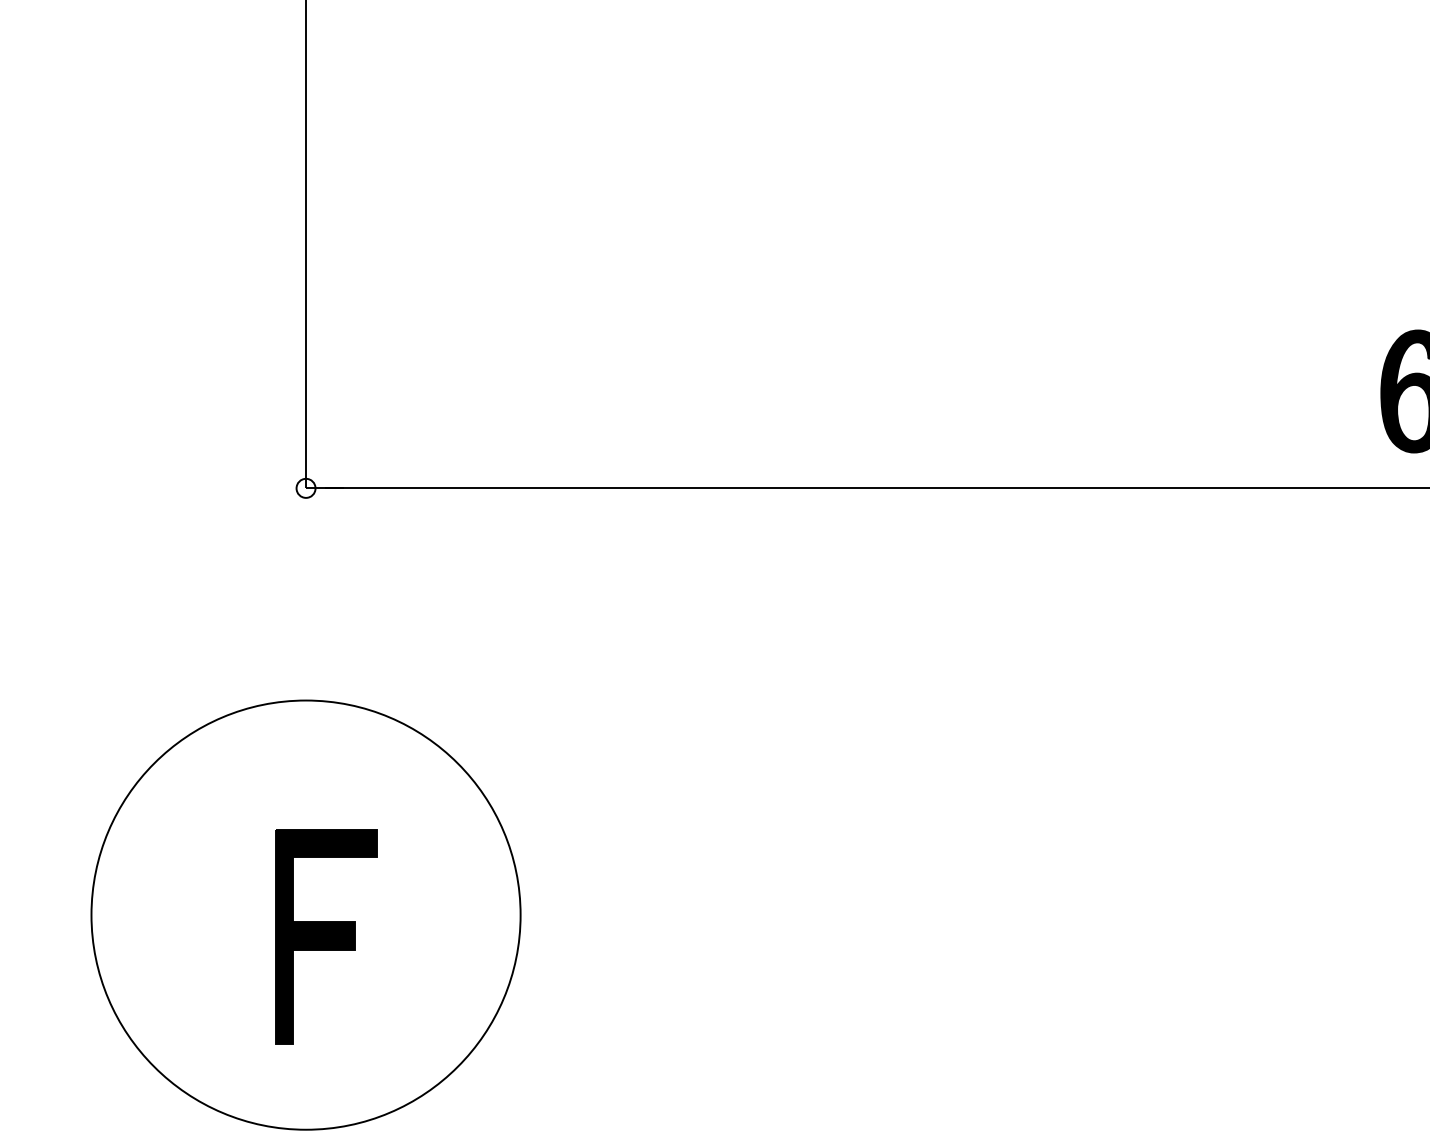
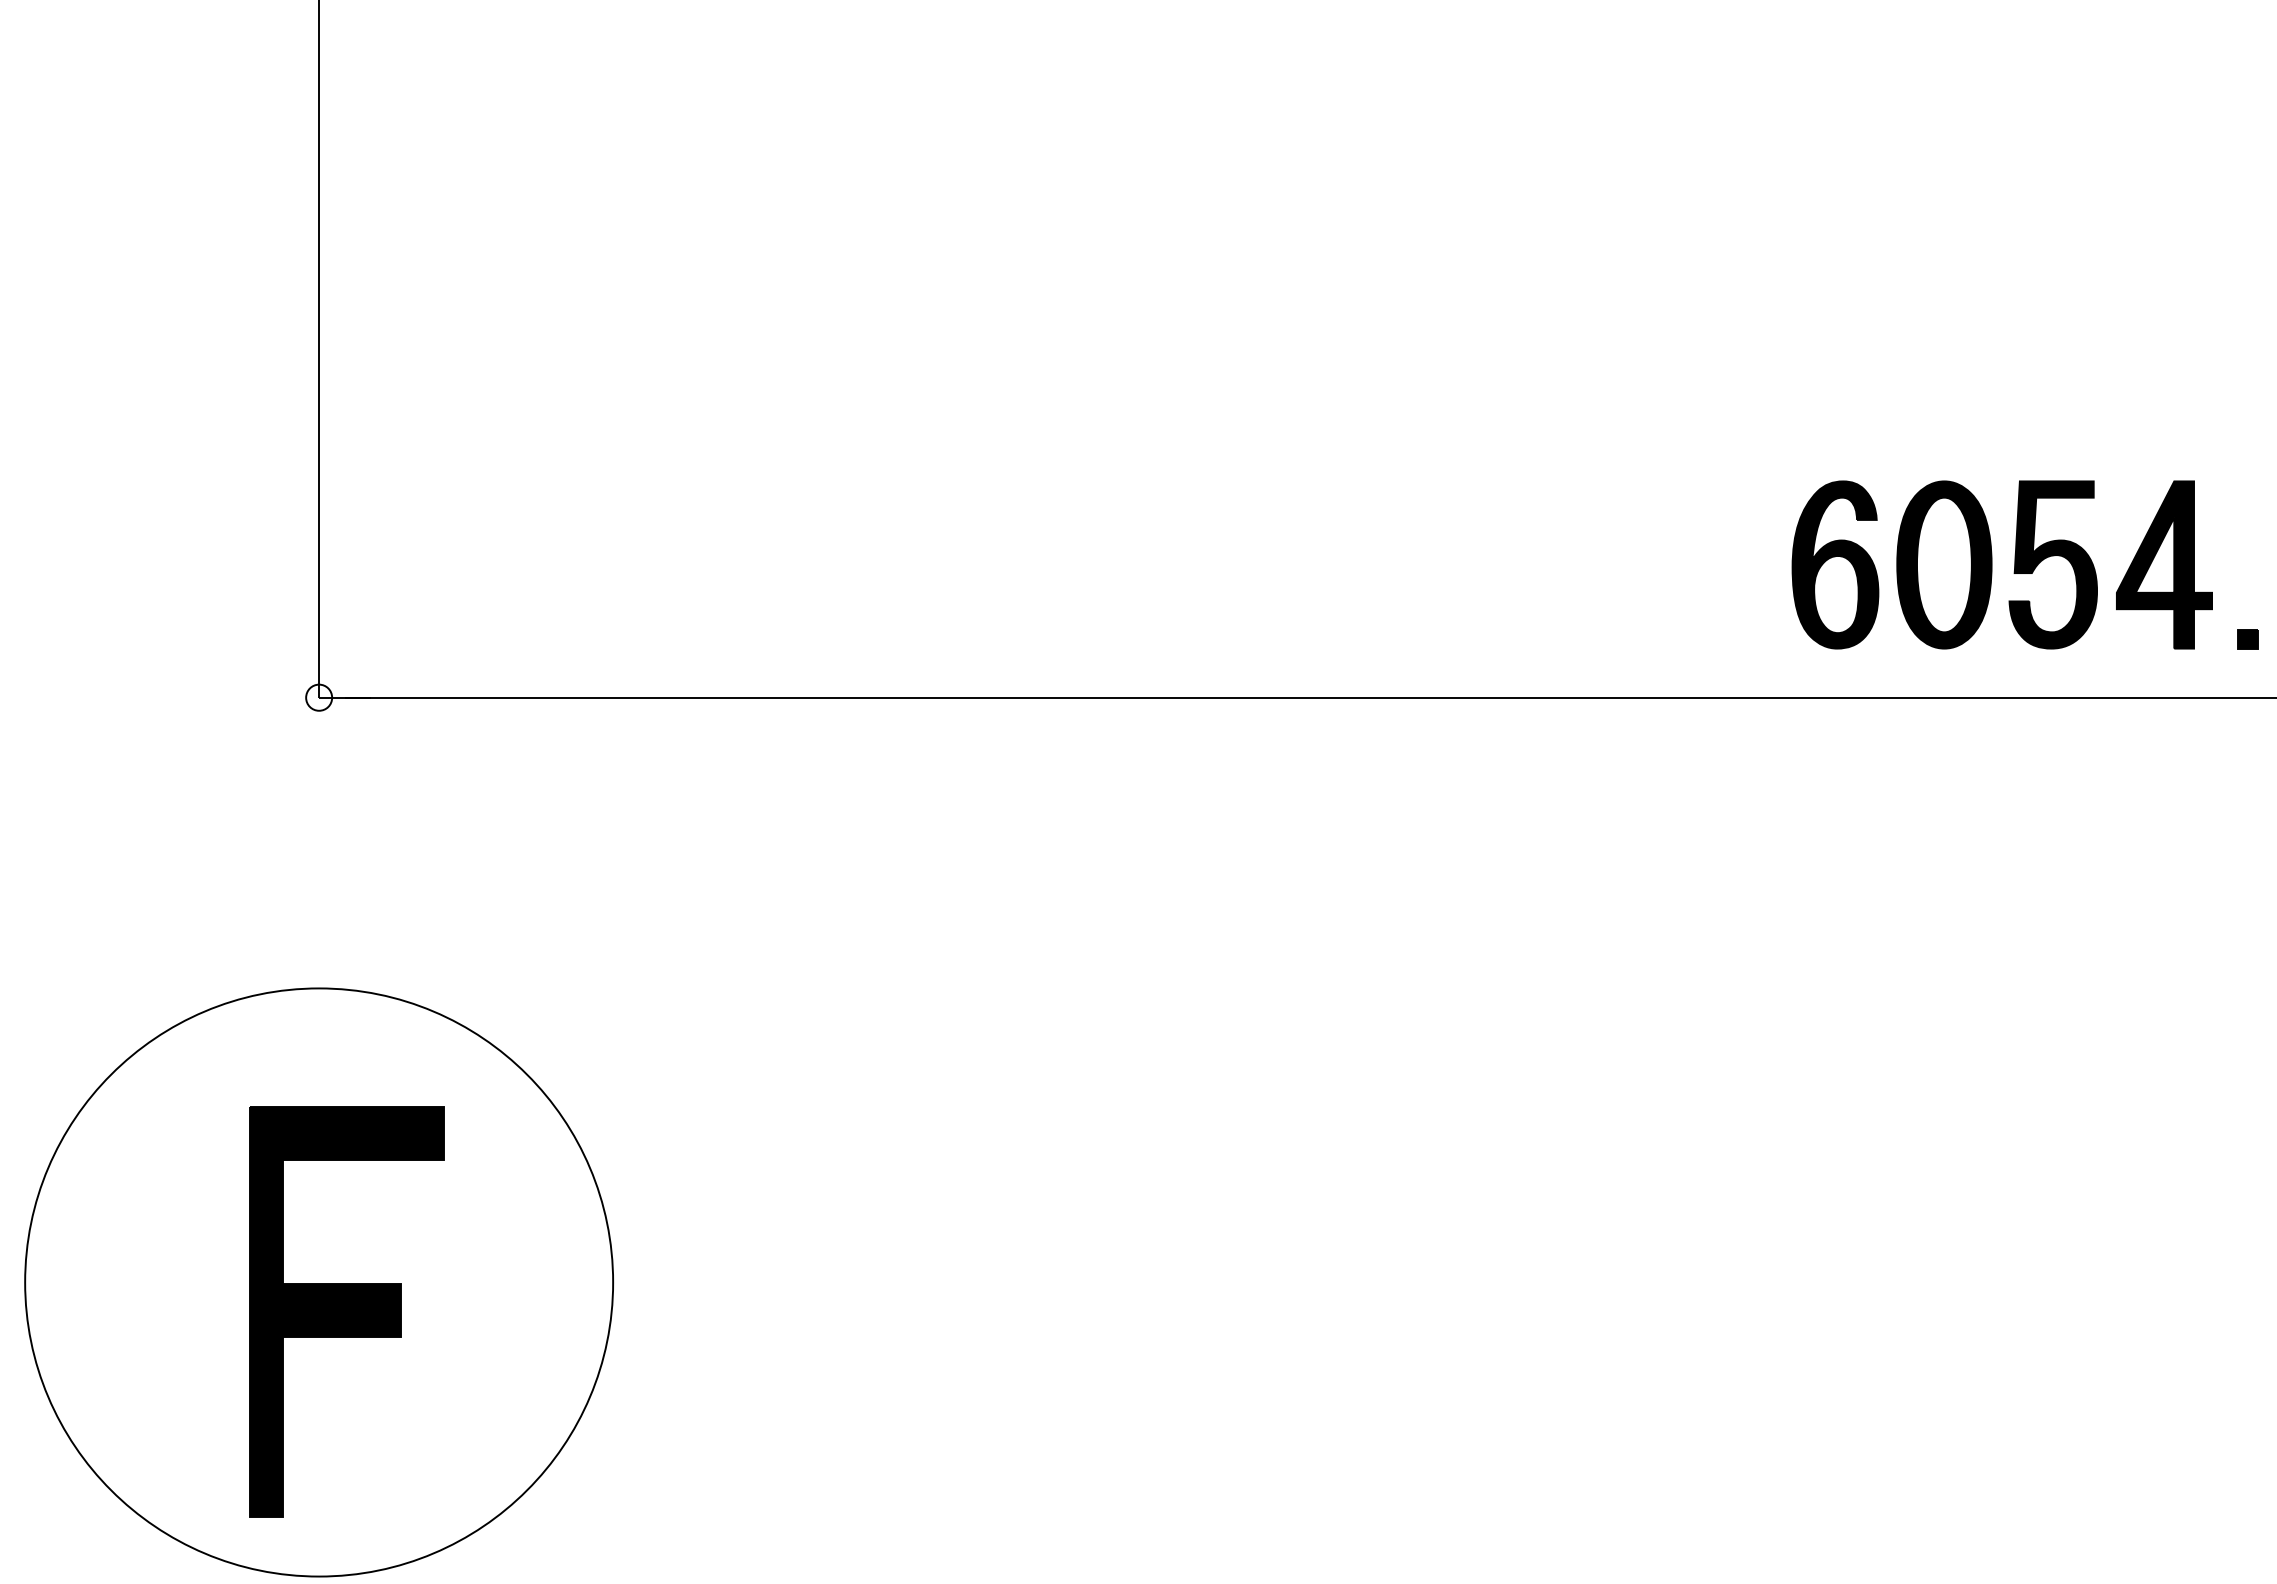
part: (326, 936) -> (347, 1311), size x1.4

